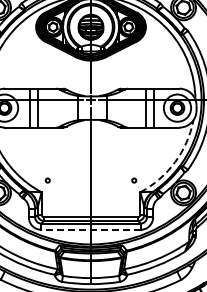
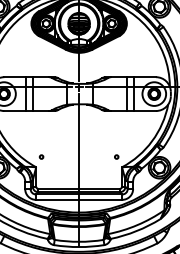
arc: (175, 162) -> (152, 141), dashed -> solid
line: (91, 229) -> (79, 199), dashed -> solid

